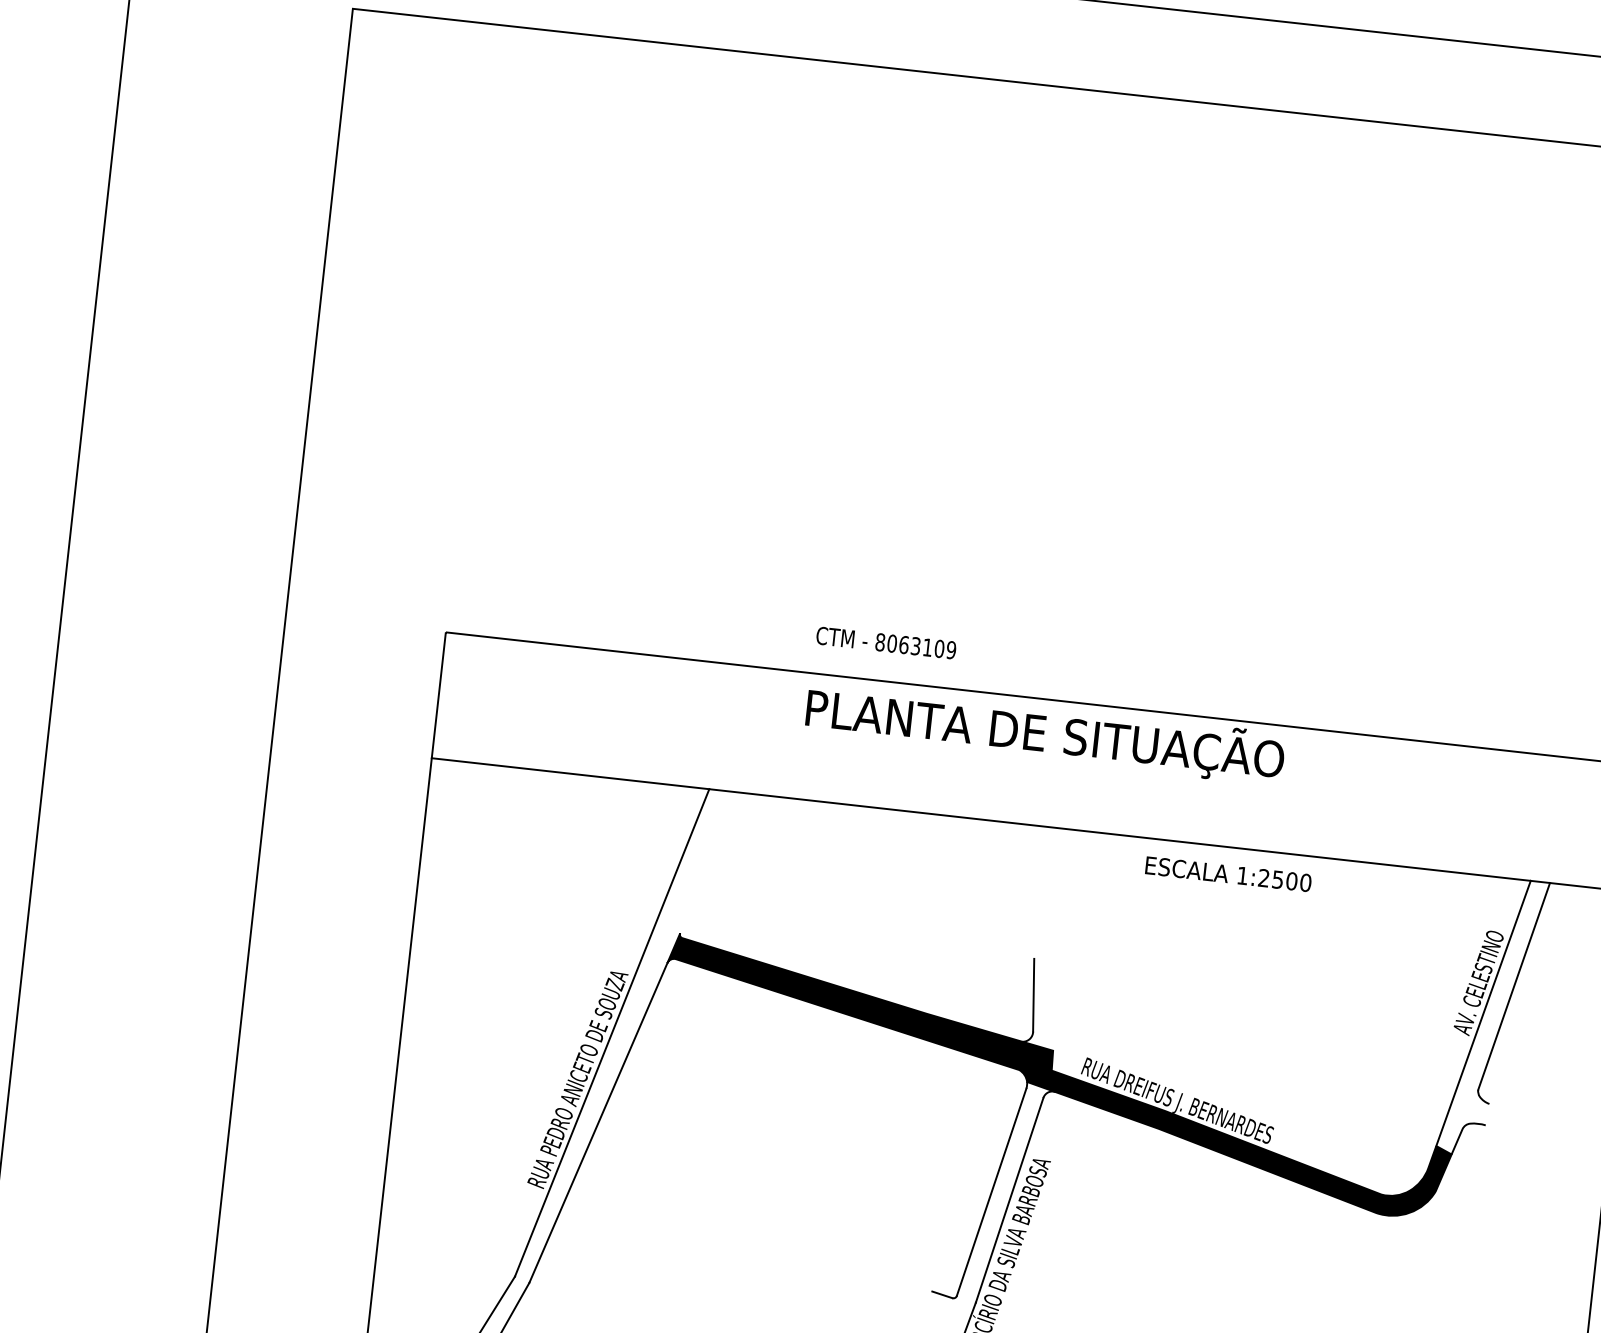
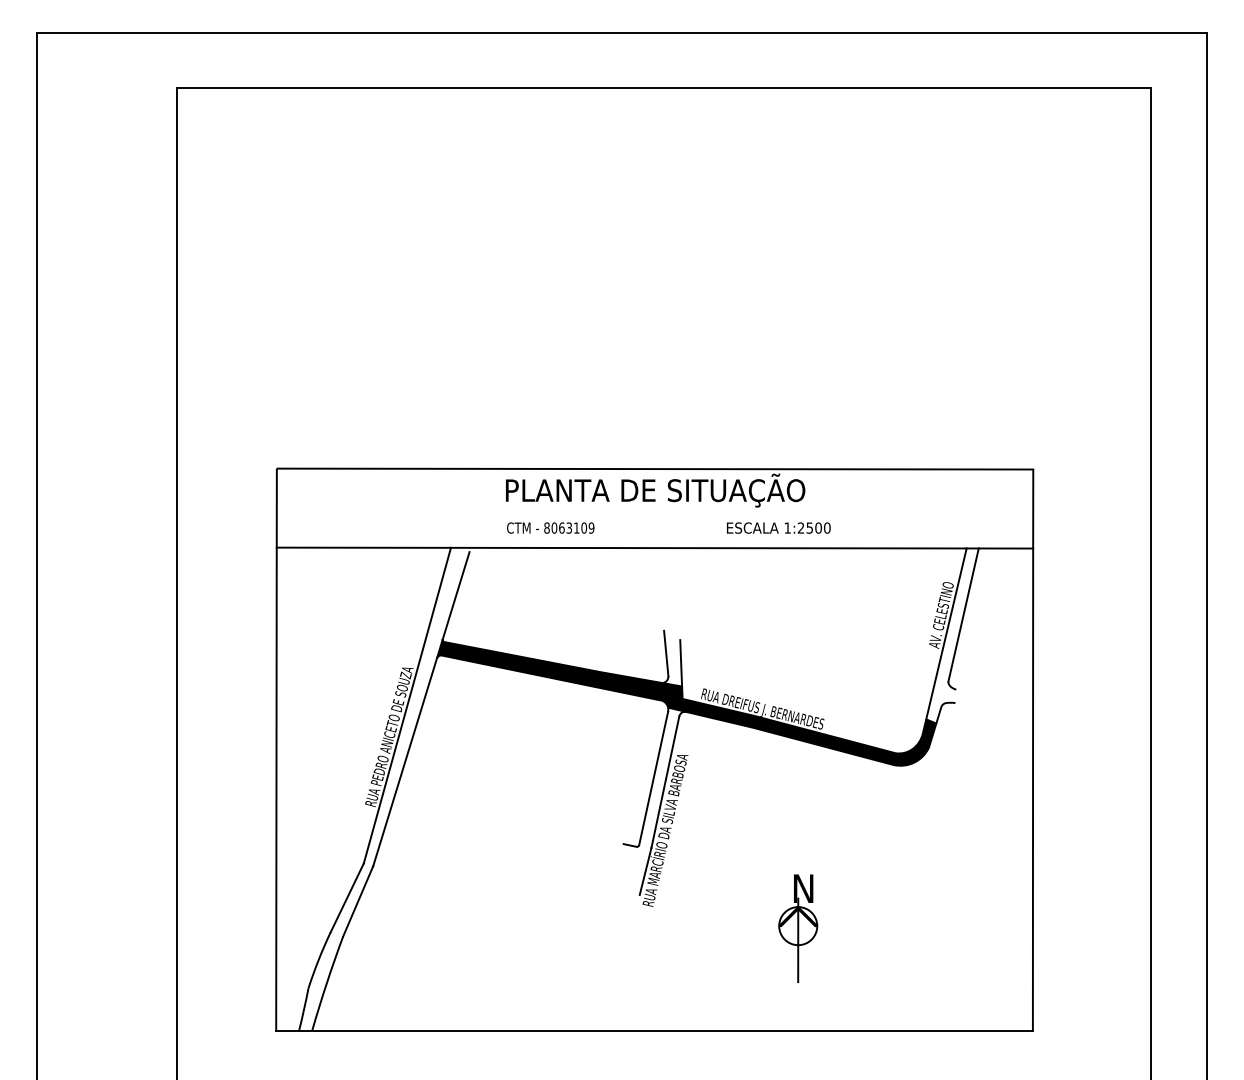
text: (886, 642) -> (550, 527), moved
line: (708, 865) -> (455, 595), added
text: (1228, 873) -> (778, 527), moved
line: (1056, 1013) -> (681, 663), added

